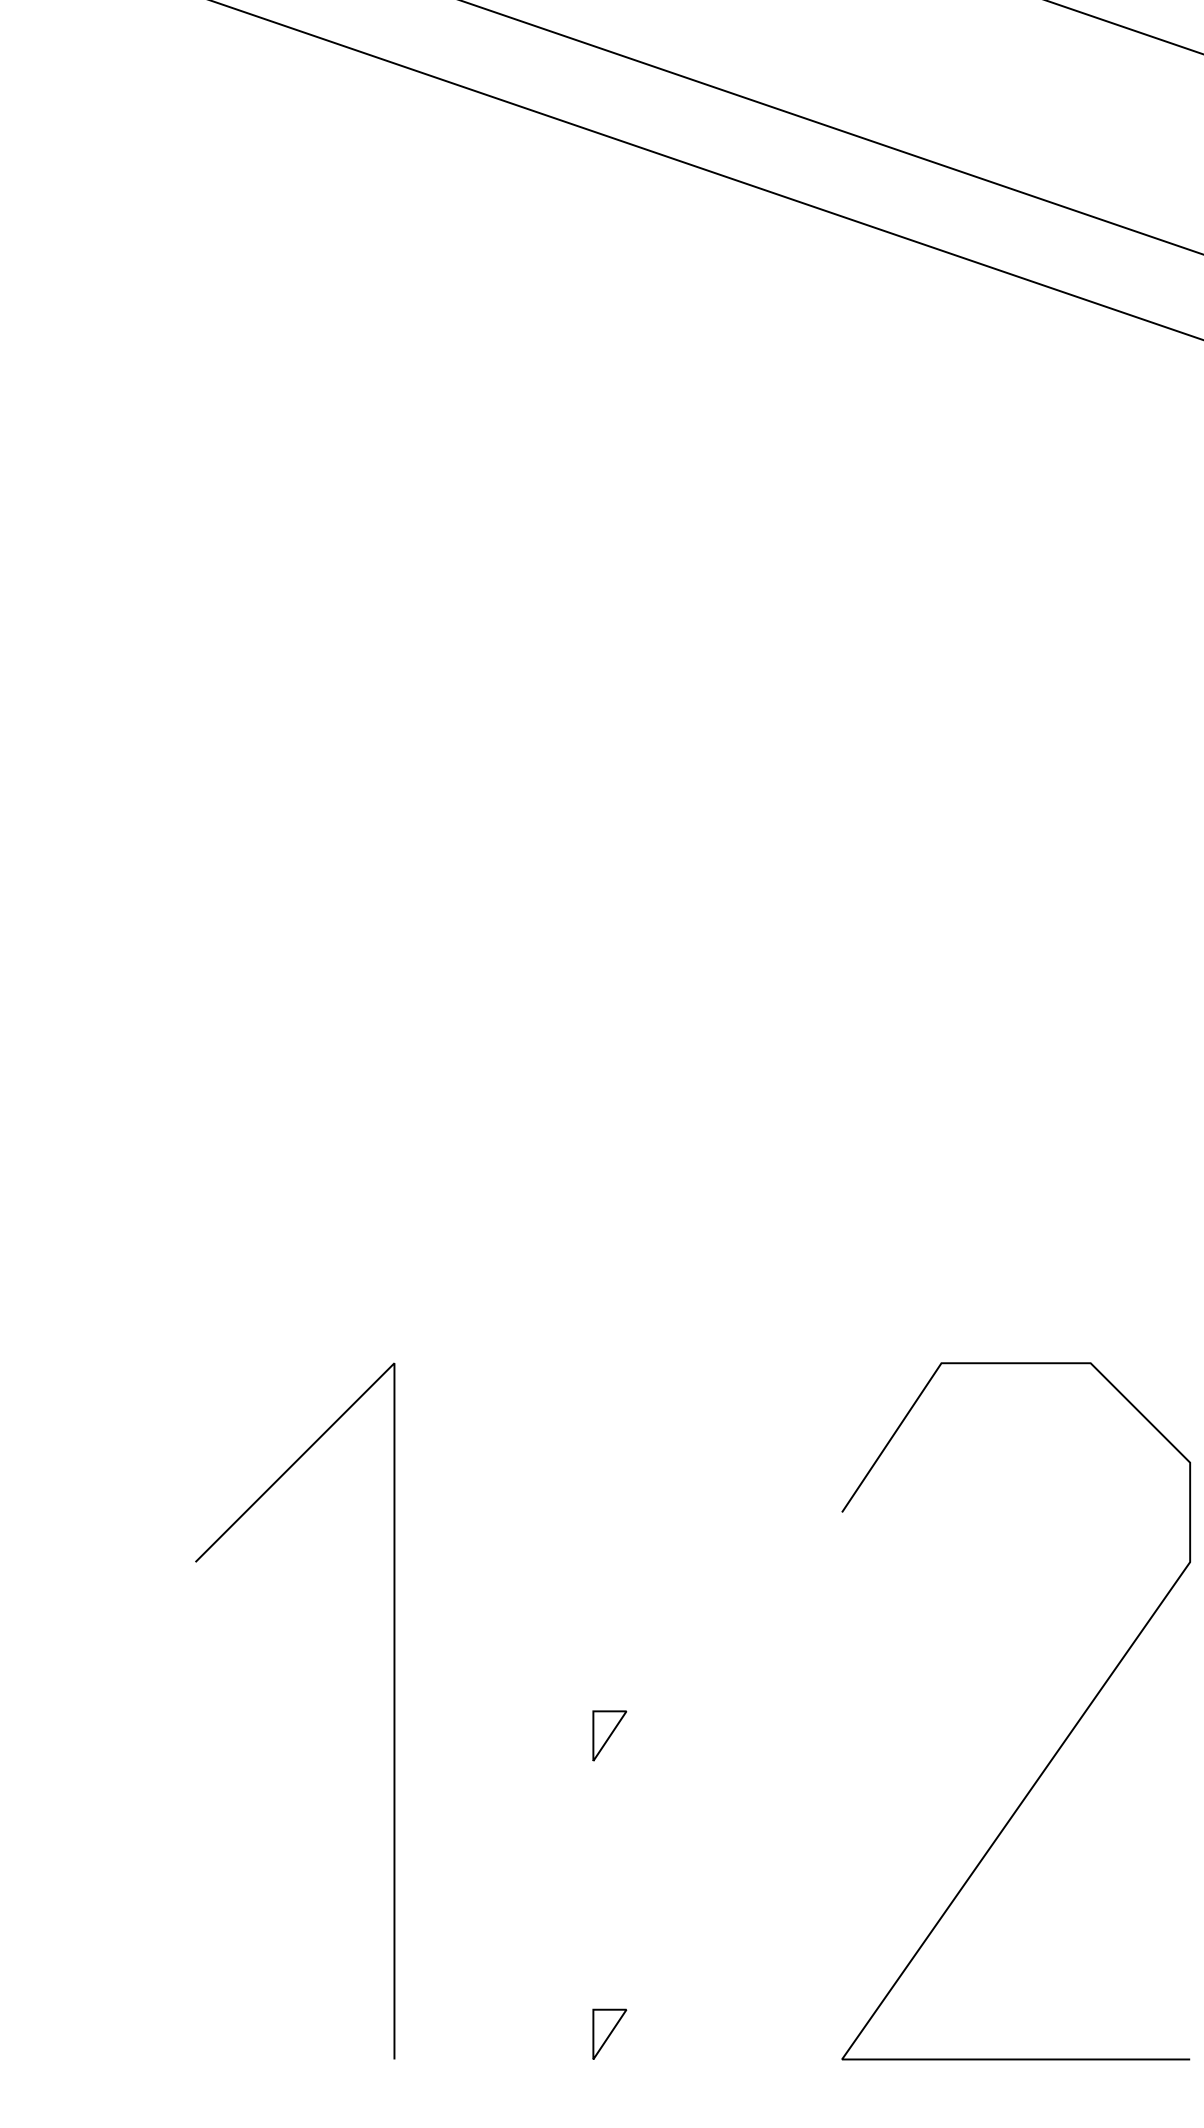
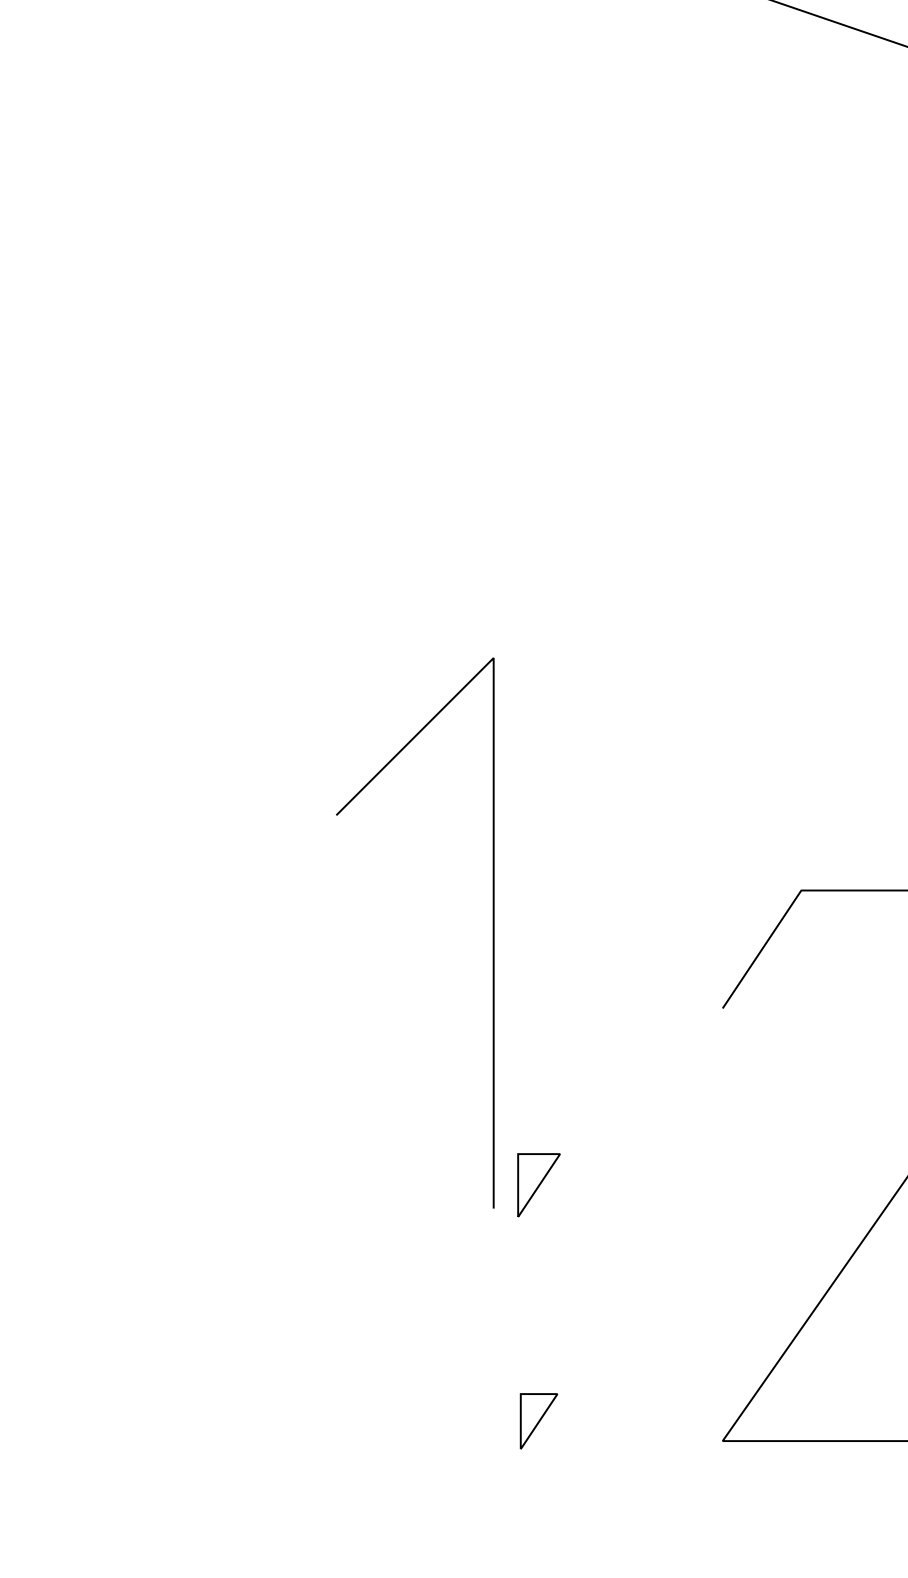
line: (393, 1710) -> (492, 932), moved
part: (609, 1735) -> (538, 1184), size x1.6
part: (609, 2033) -> (538, 1420), size x1.4

